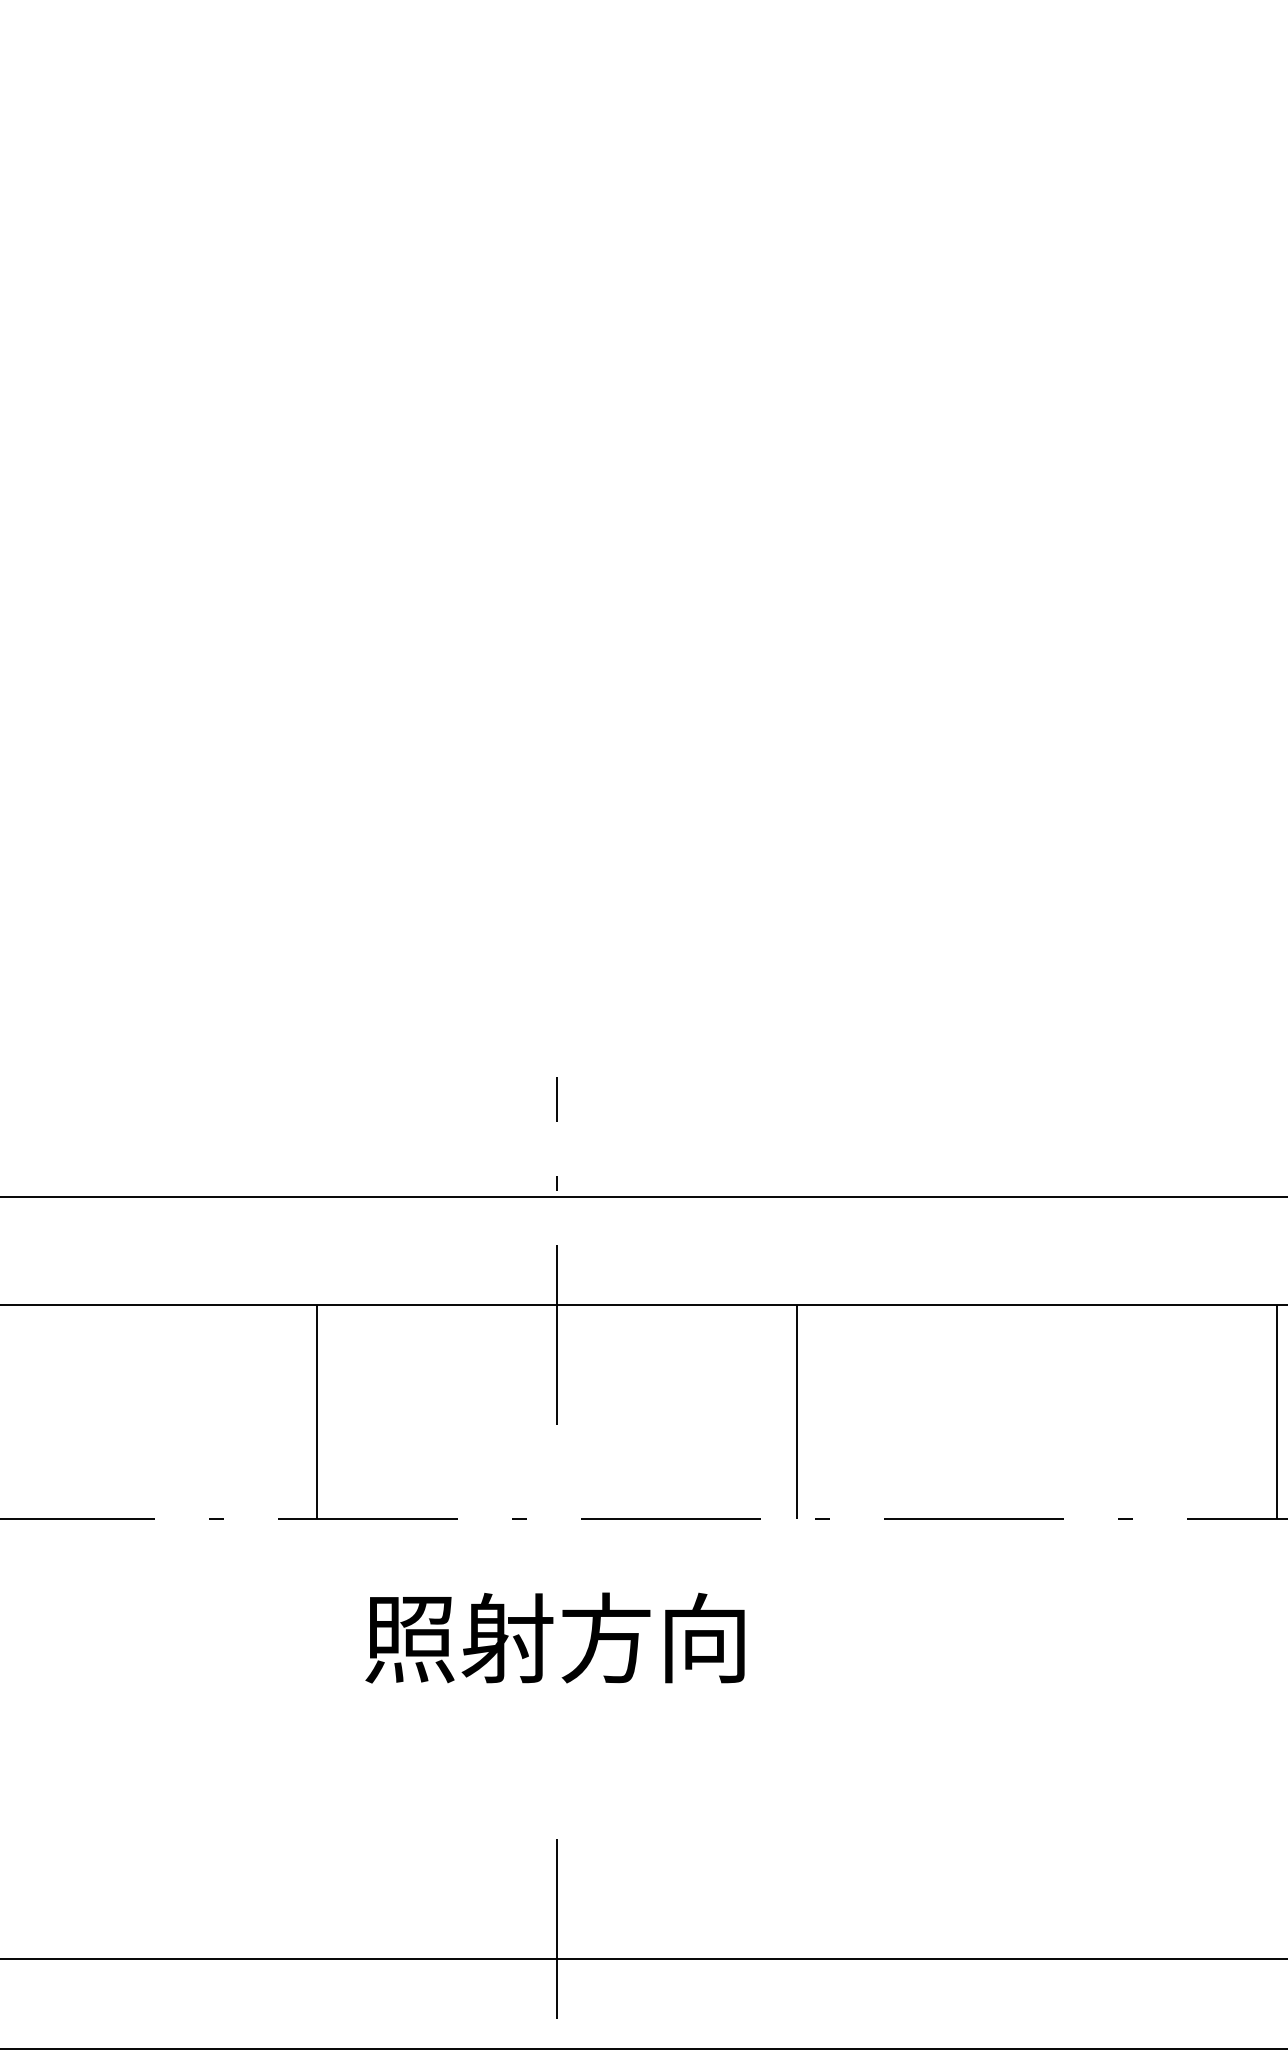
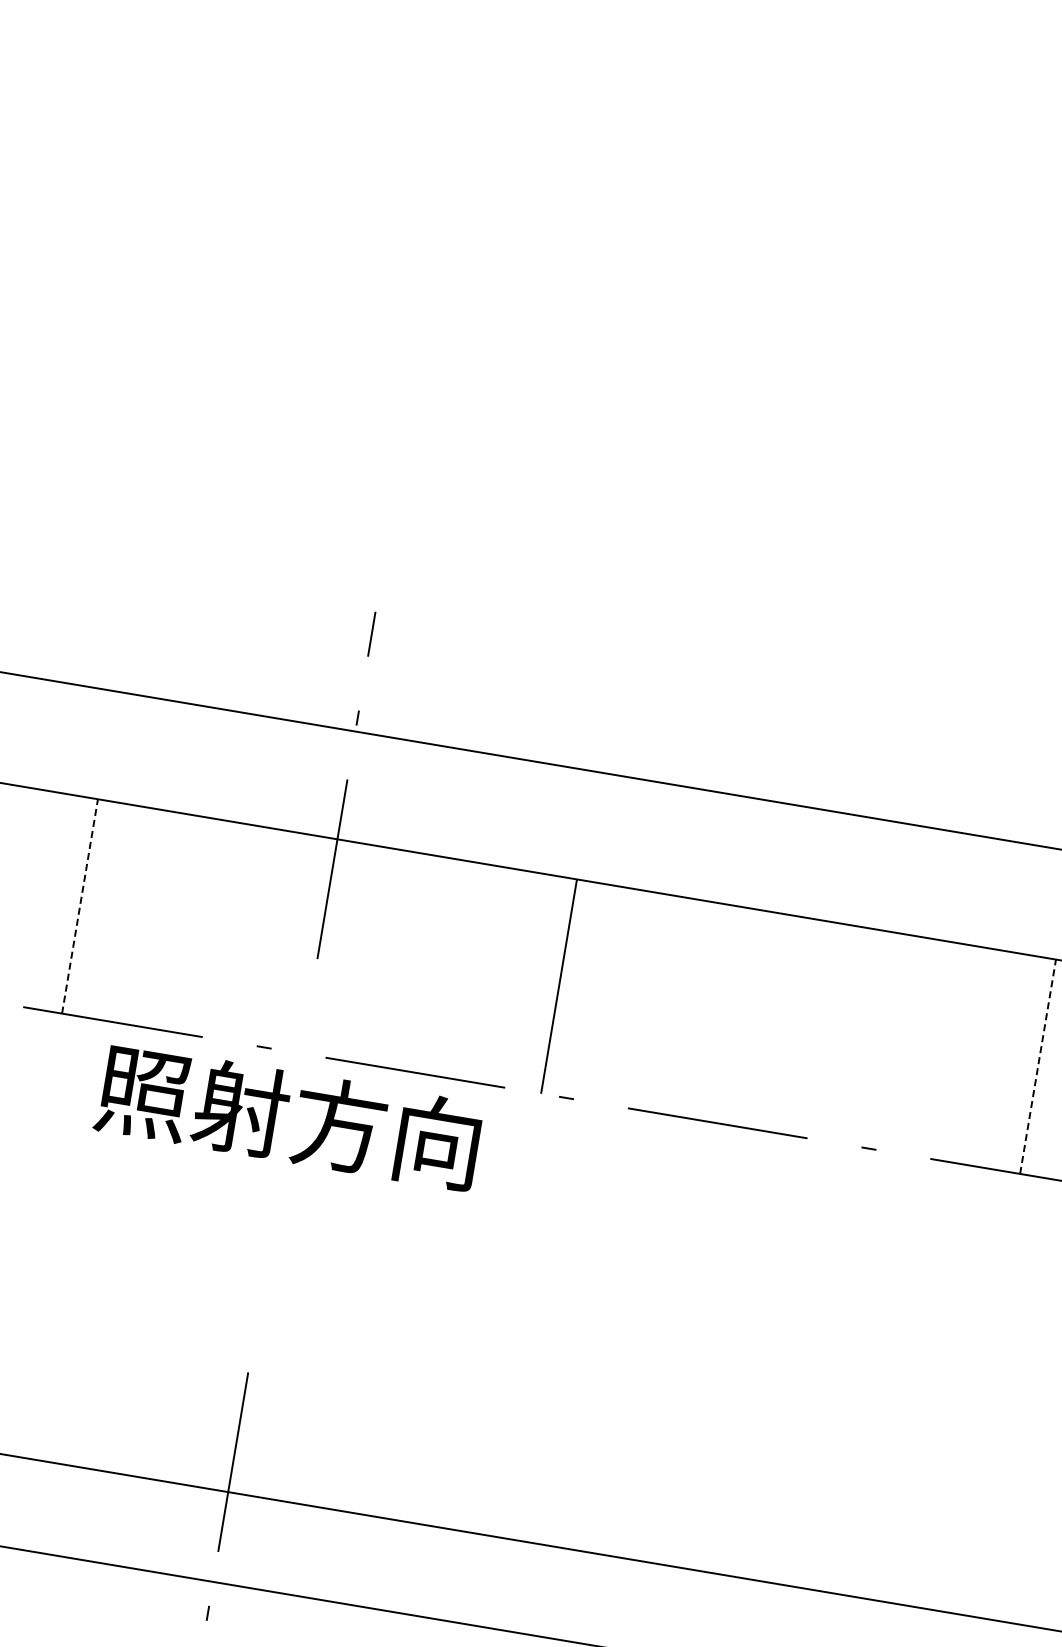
line: (317, 1411) -> (80, 905), solid -> dashed
line: (1277, 1411) -> (1038, 1066), solid -> dashed
text: (554, 1637) -> (288, 1116), moved

